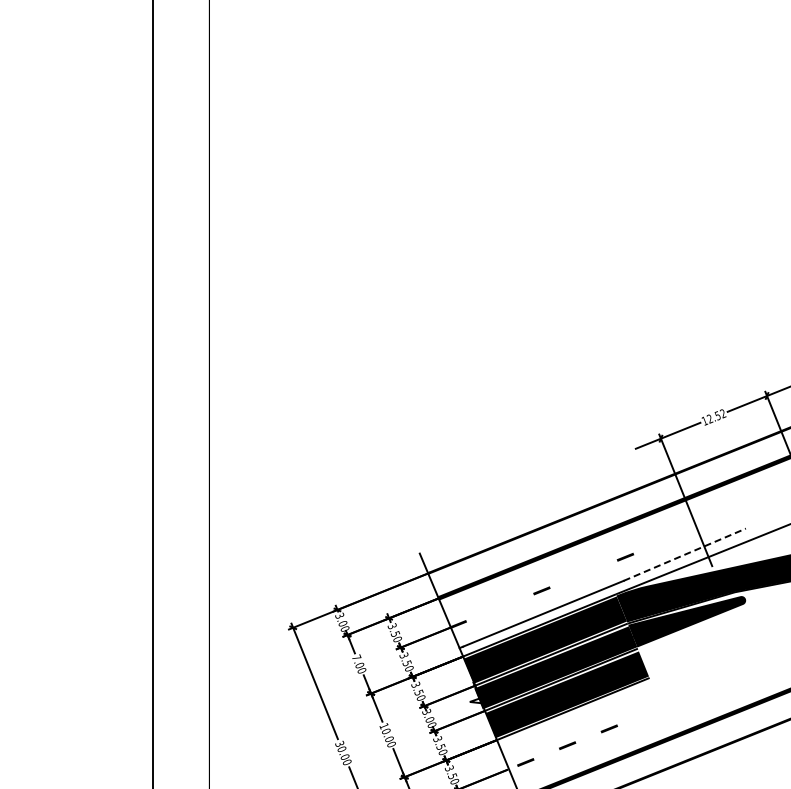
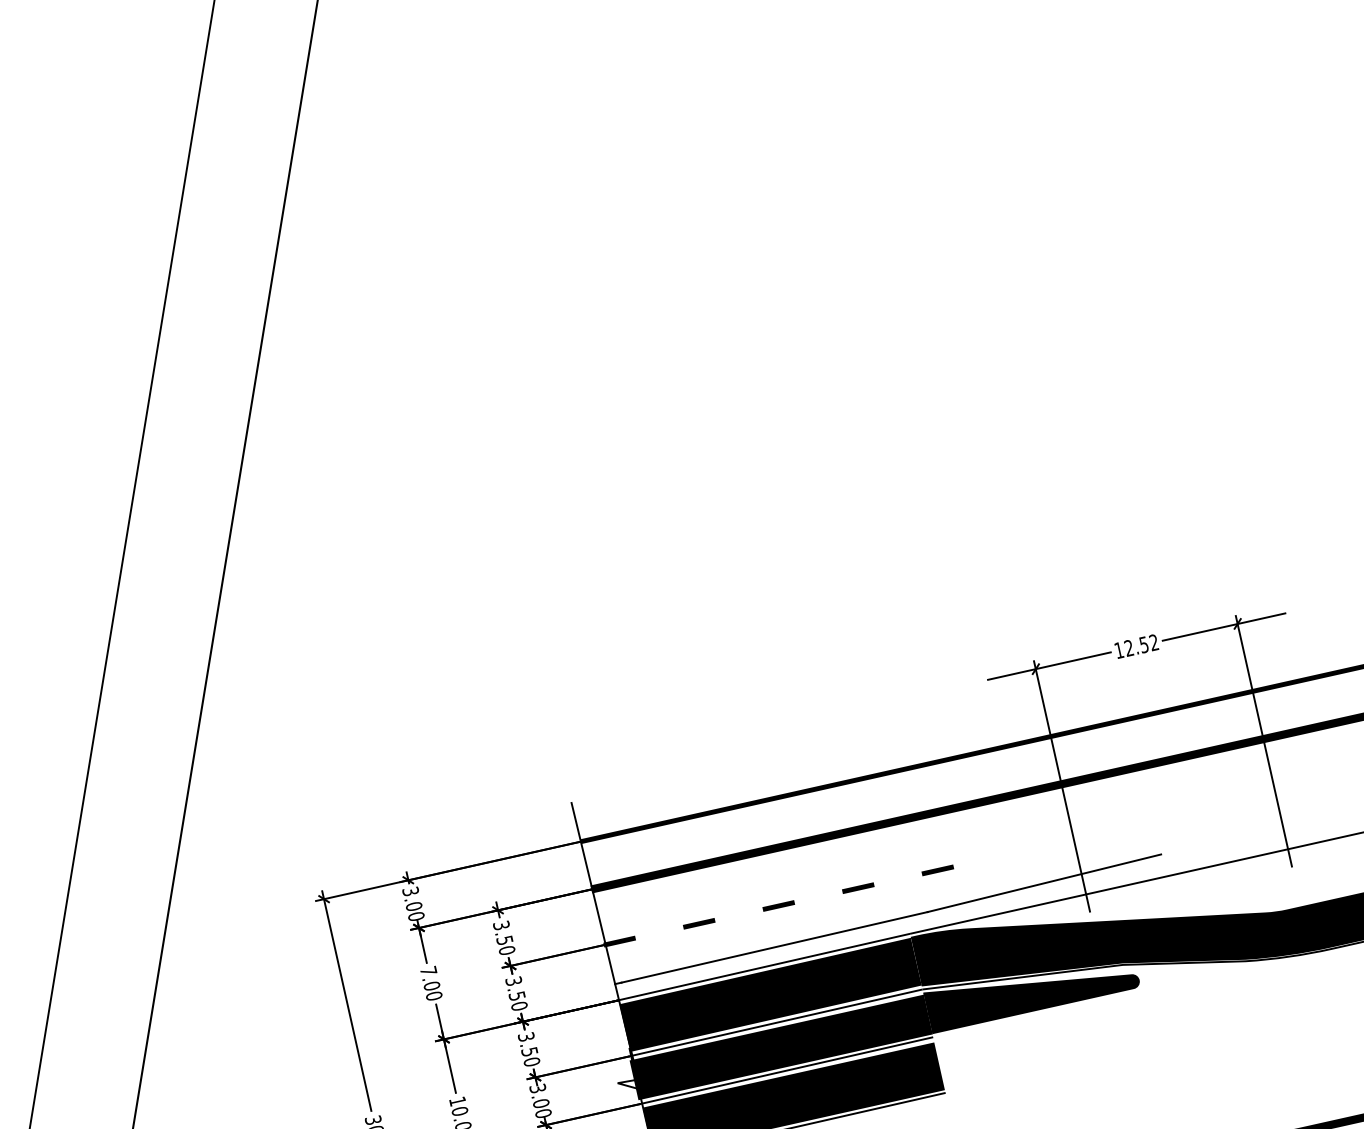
line: (685, 554) -> (1045, 883), dashed -> solid
line: (583, 573) -> (858, 887), added
line: (499, 607) -> (698, 923), added

